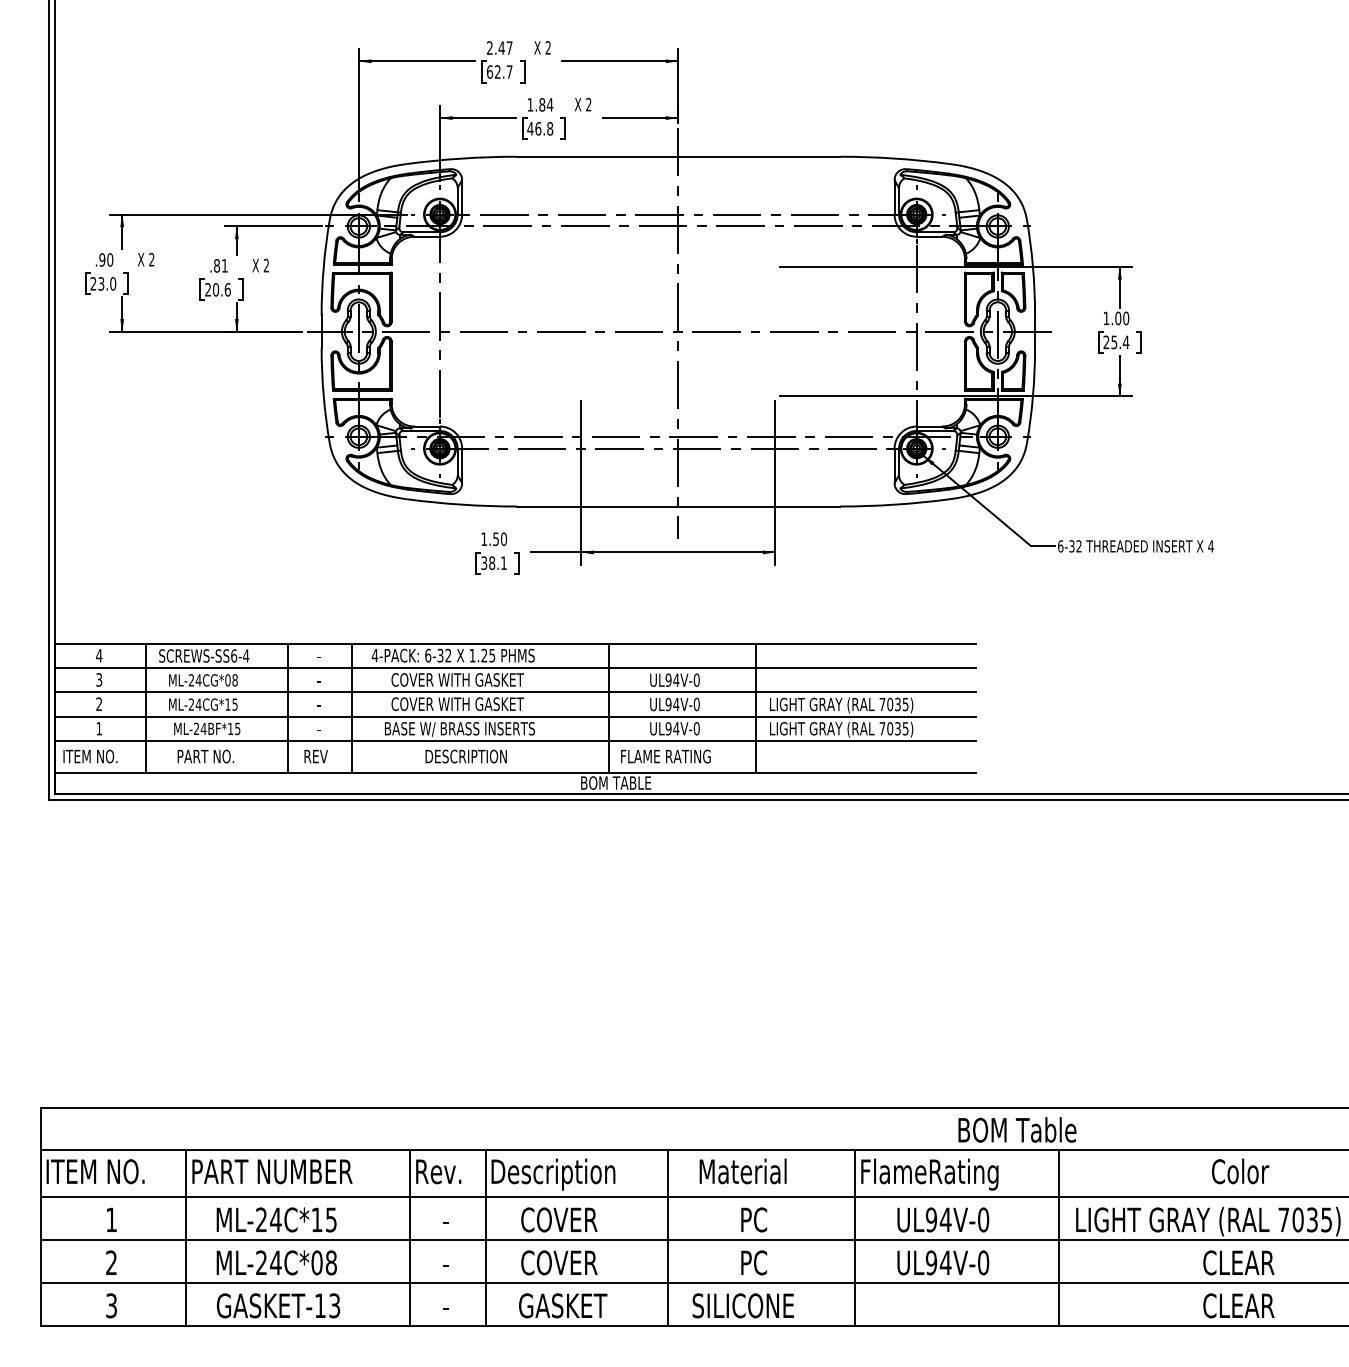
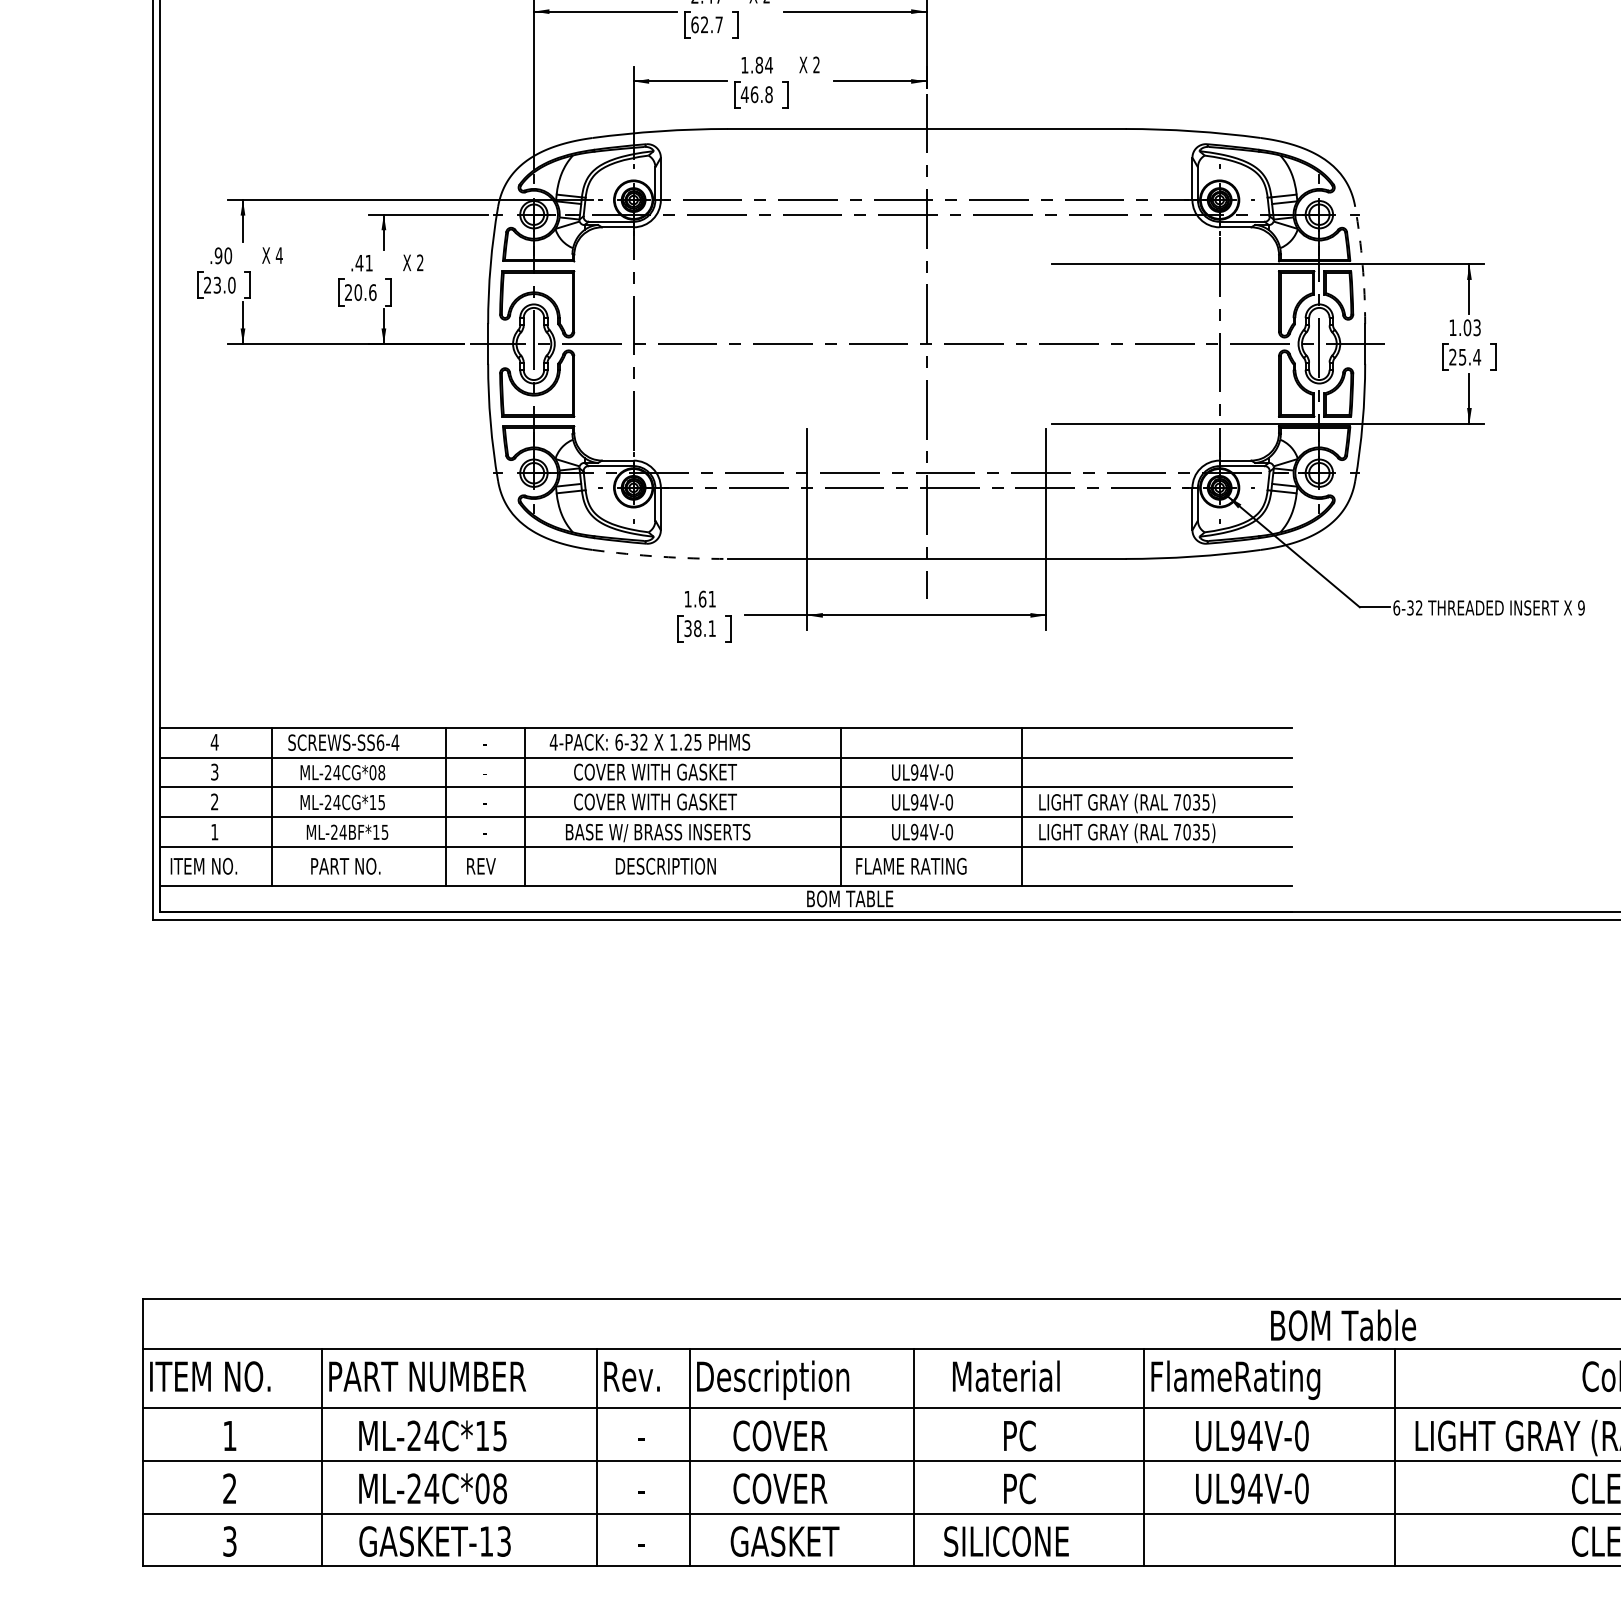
text: (151, 259) -> (278, 255), 2 -> 4
text: (216, 265) -> (358, 262), .81 -> .41
arc: (1033, 267) -> (1363, 265), solid -> dashed
text: (1126, 318) -> (1477, 327), 1.00 -> 1.03
arc: (461, 504) -> (660, 556), solid -> dashed
text: (500, 539) -> (708, 599), 1.50 -> 1.61
text: (1210, 546) -> (1580, 608), 4 -> 9

